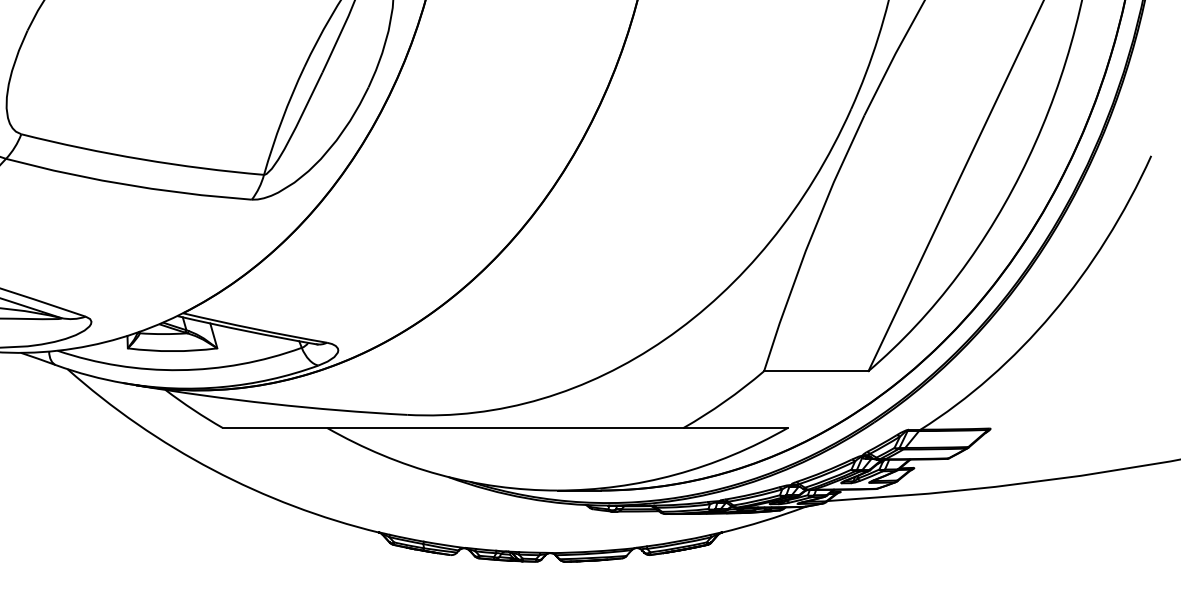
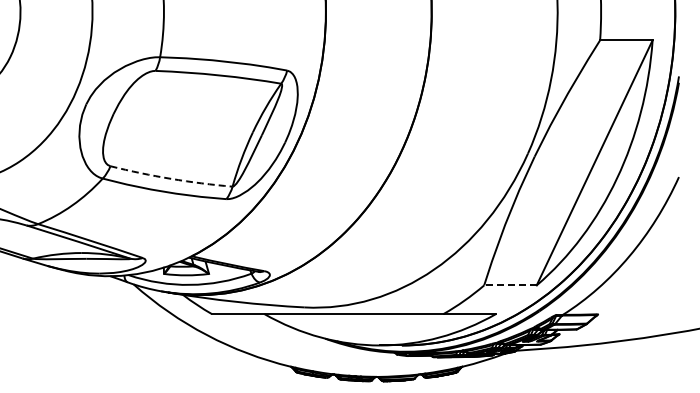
arc: (142, 158) -> (171, 178), solid -> dashed
line: (814, 371) -> (509, 285), solid -> dashed

